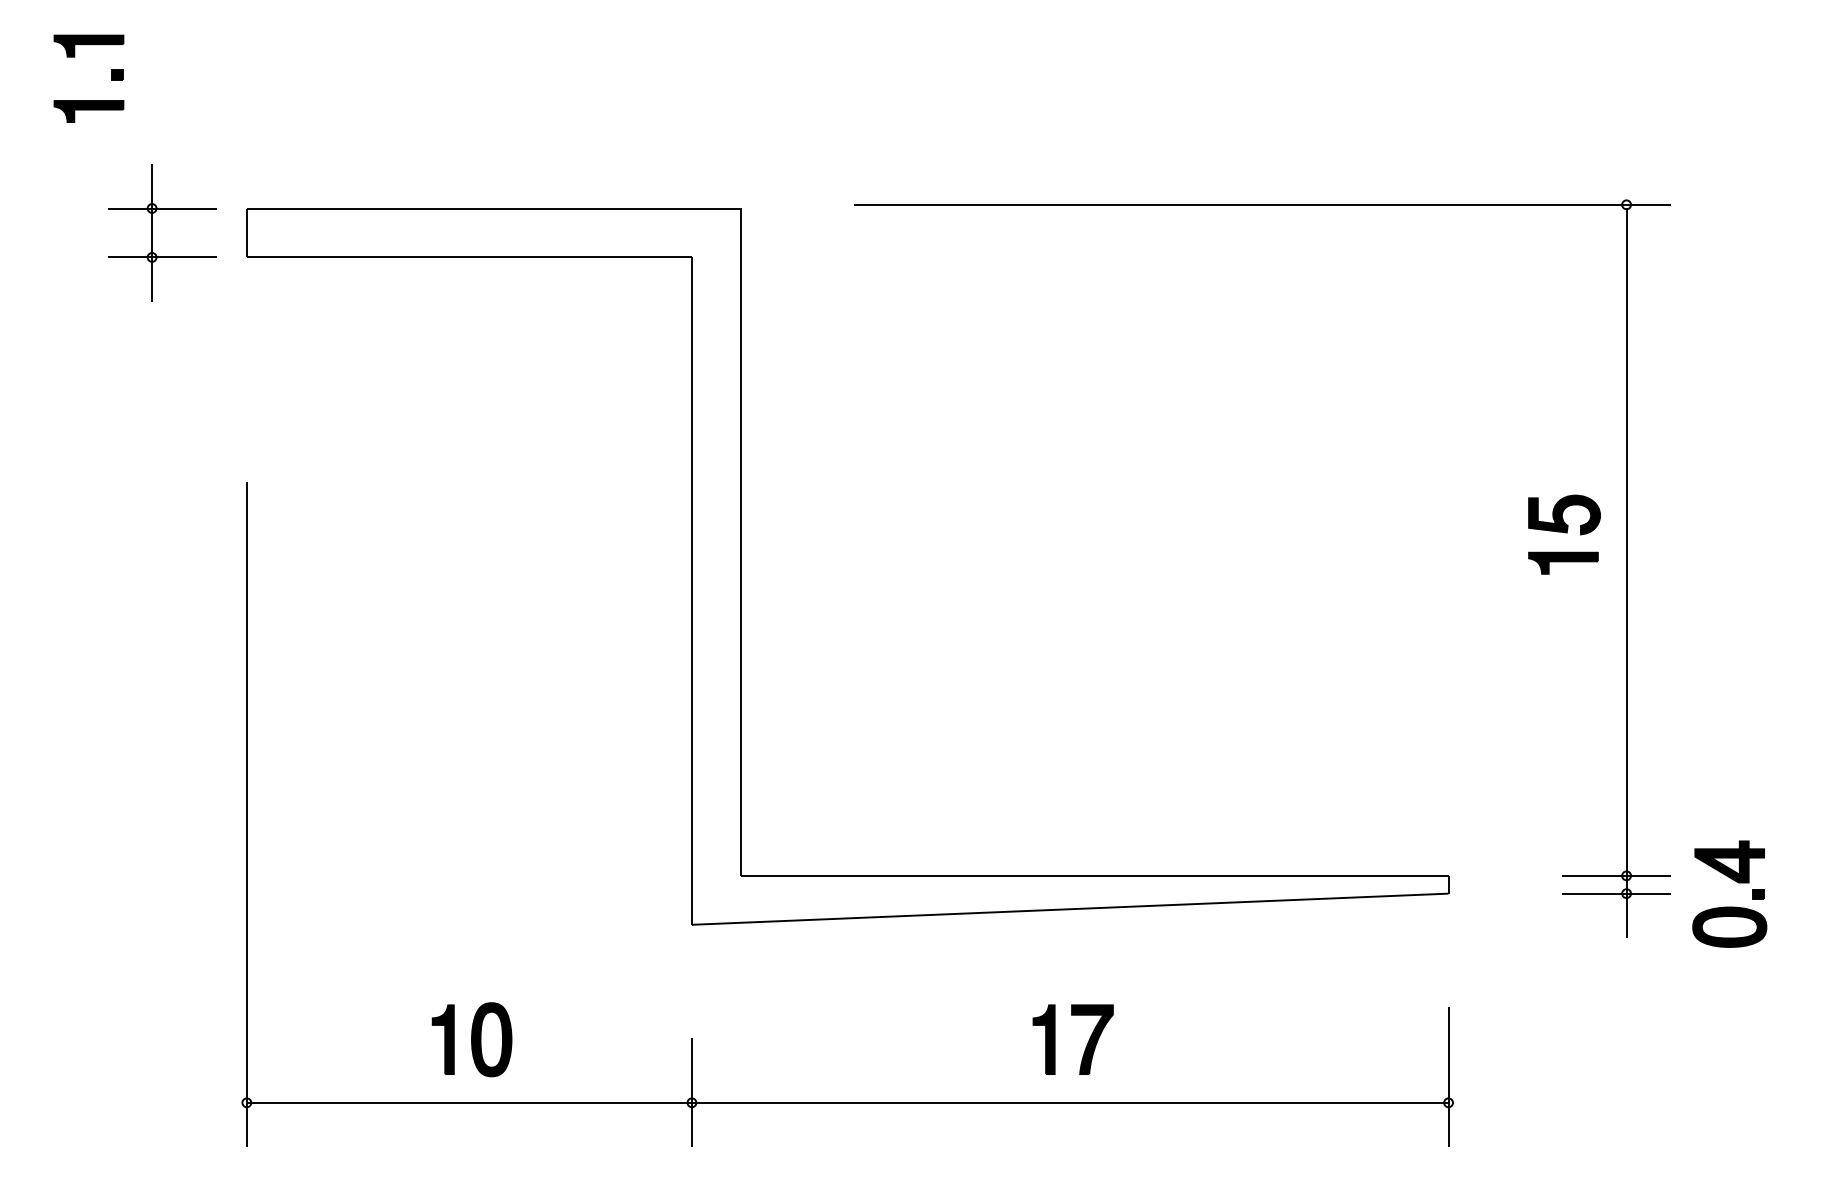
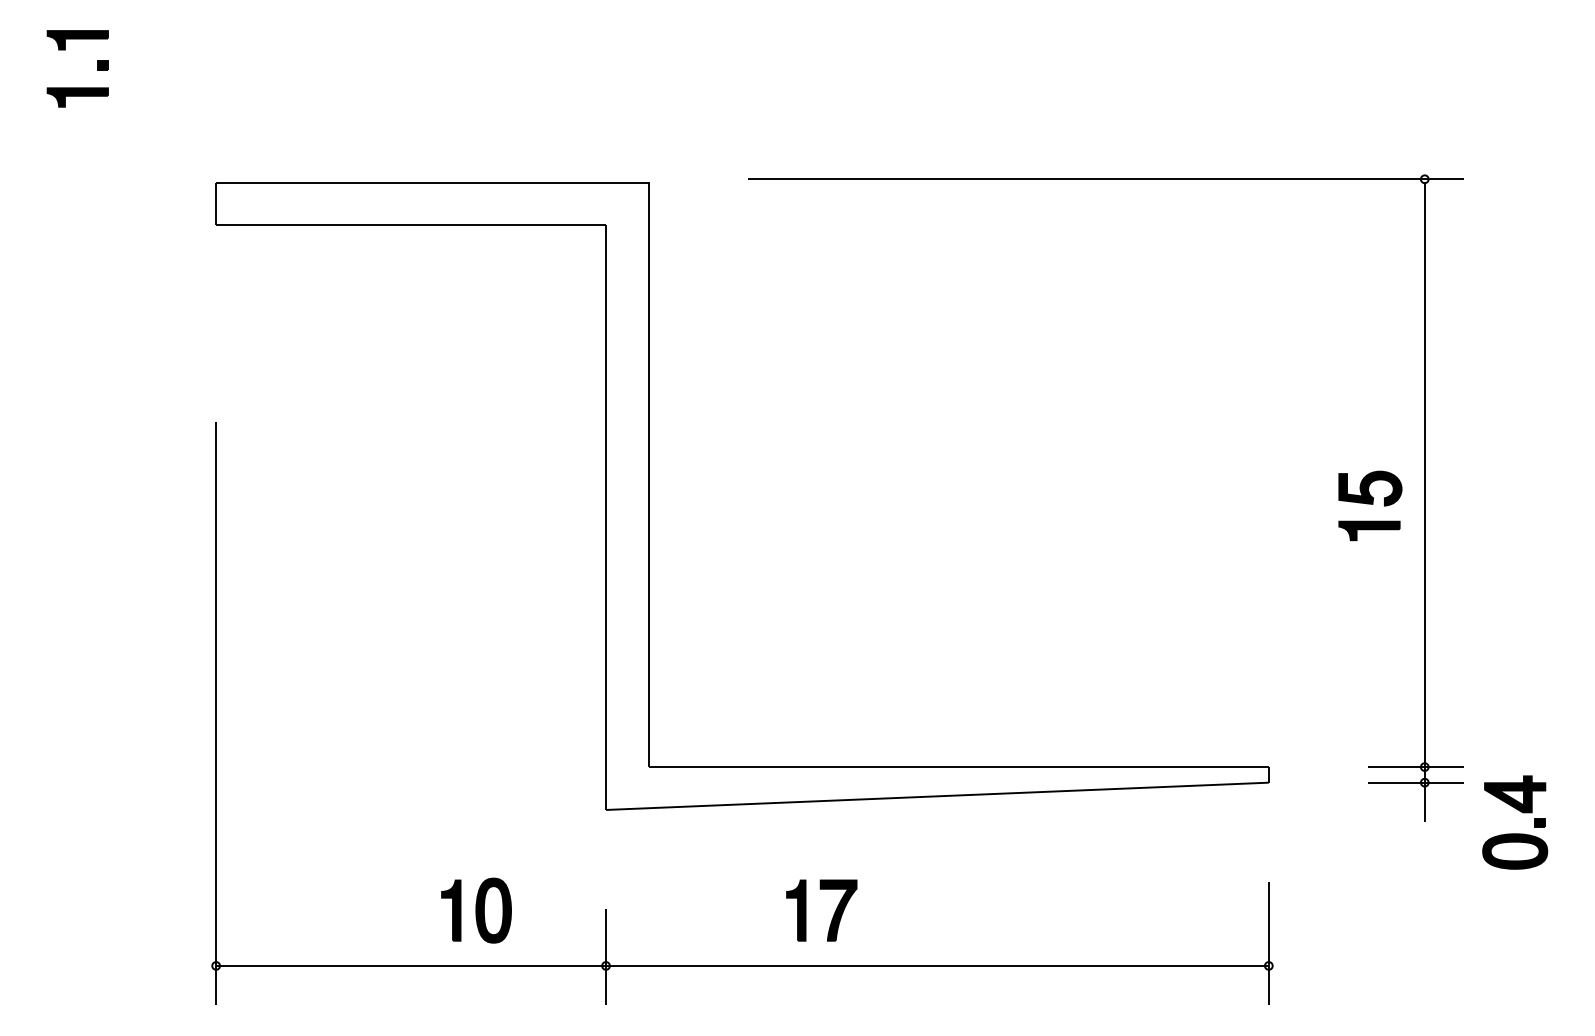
part: (152, 232) -> (133, 203), removed
part: (1564, 534) -> (1370, 505), moved
part: (1734, 881) -> (1519, 811), moved
part: (471, 1039) -> (476, 910), moved
part: (1086, 1044) -> (833, 914), moved

